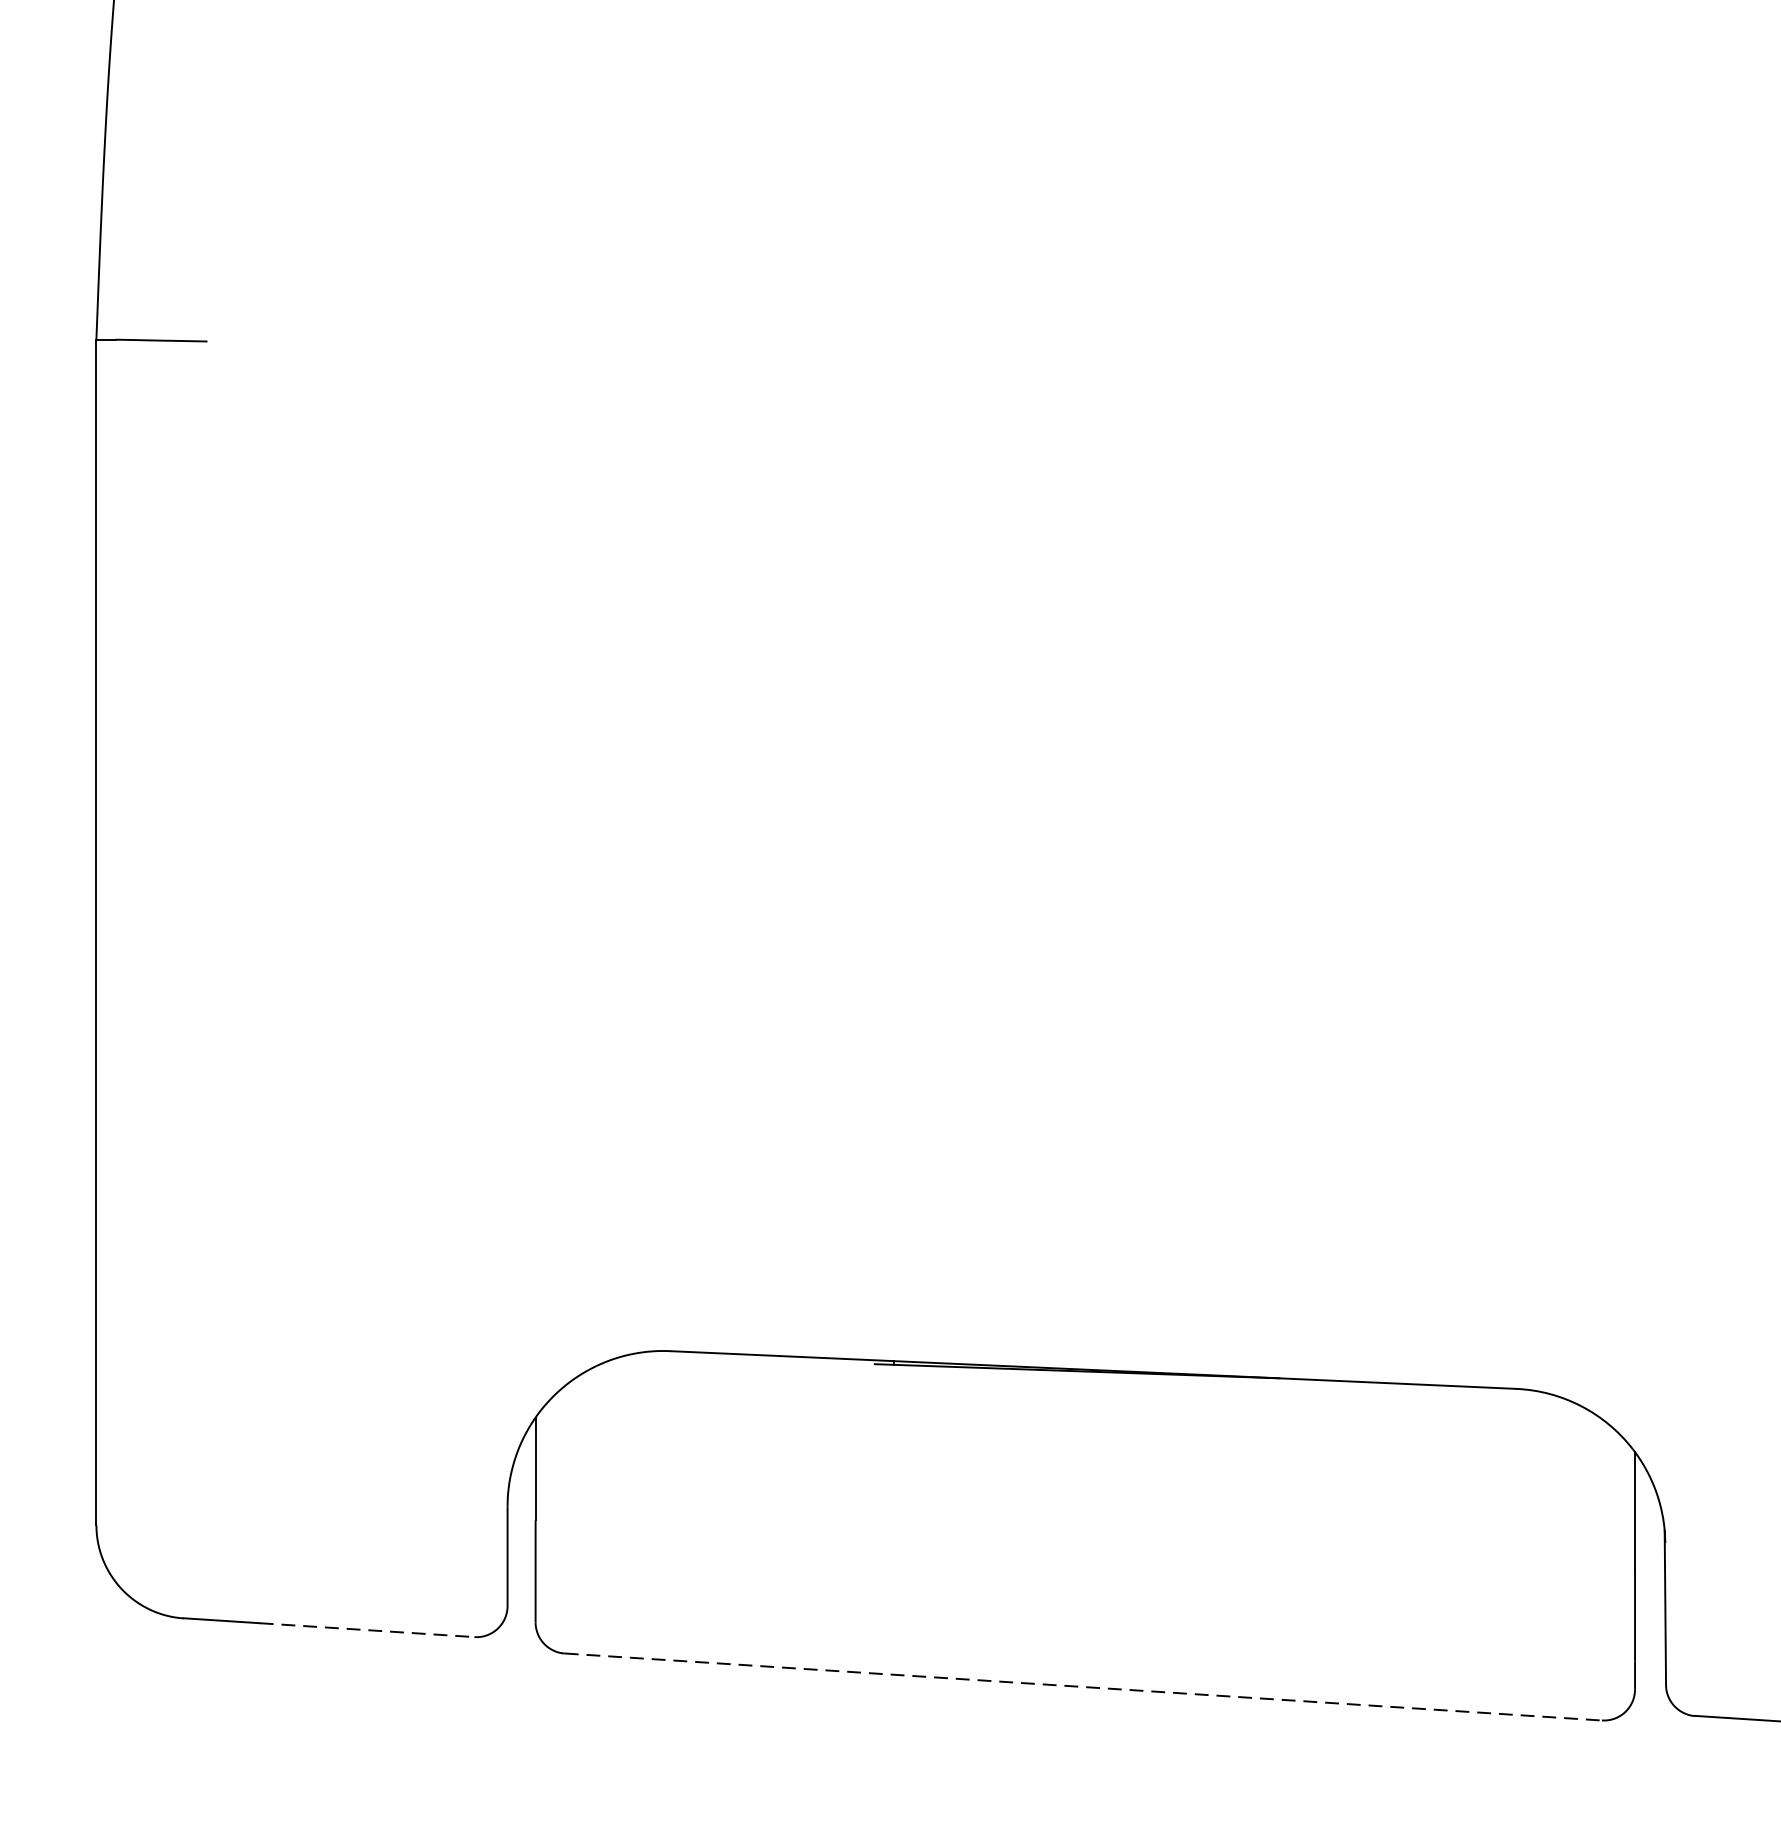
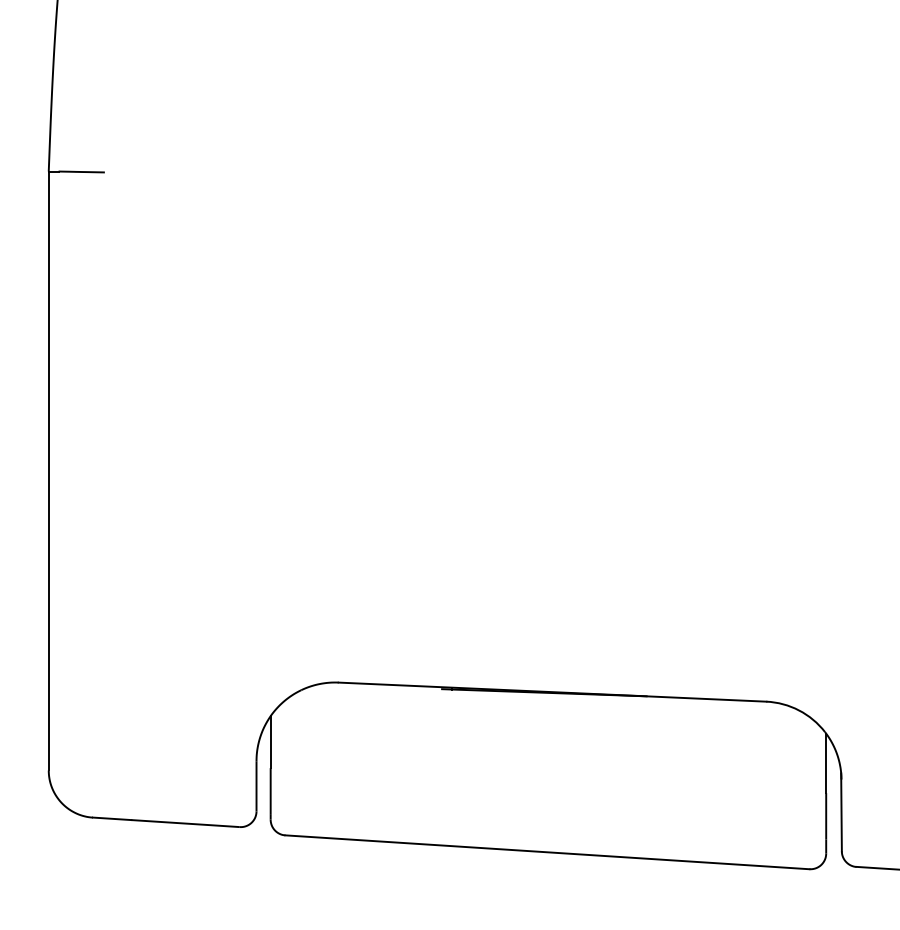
line: (369, 1630) -> (186, 823), dashed -> solid
line: (1083, 1687) -> (547, 852), dashed -> solid

